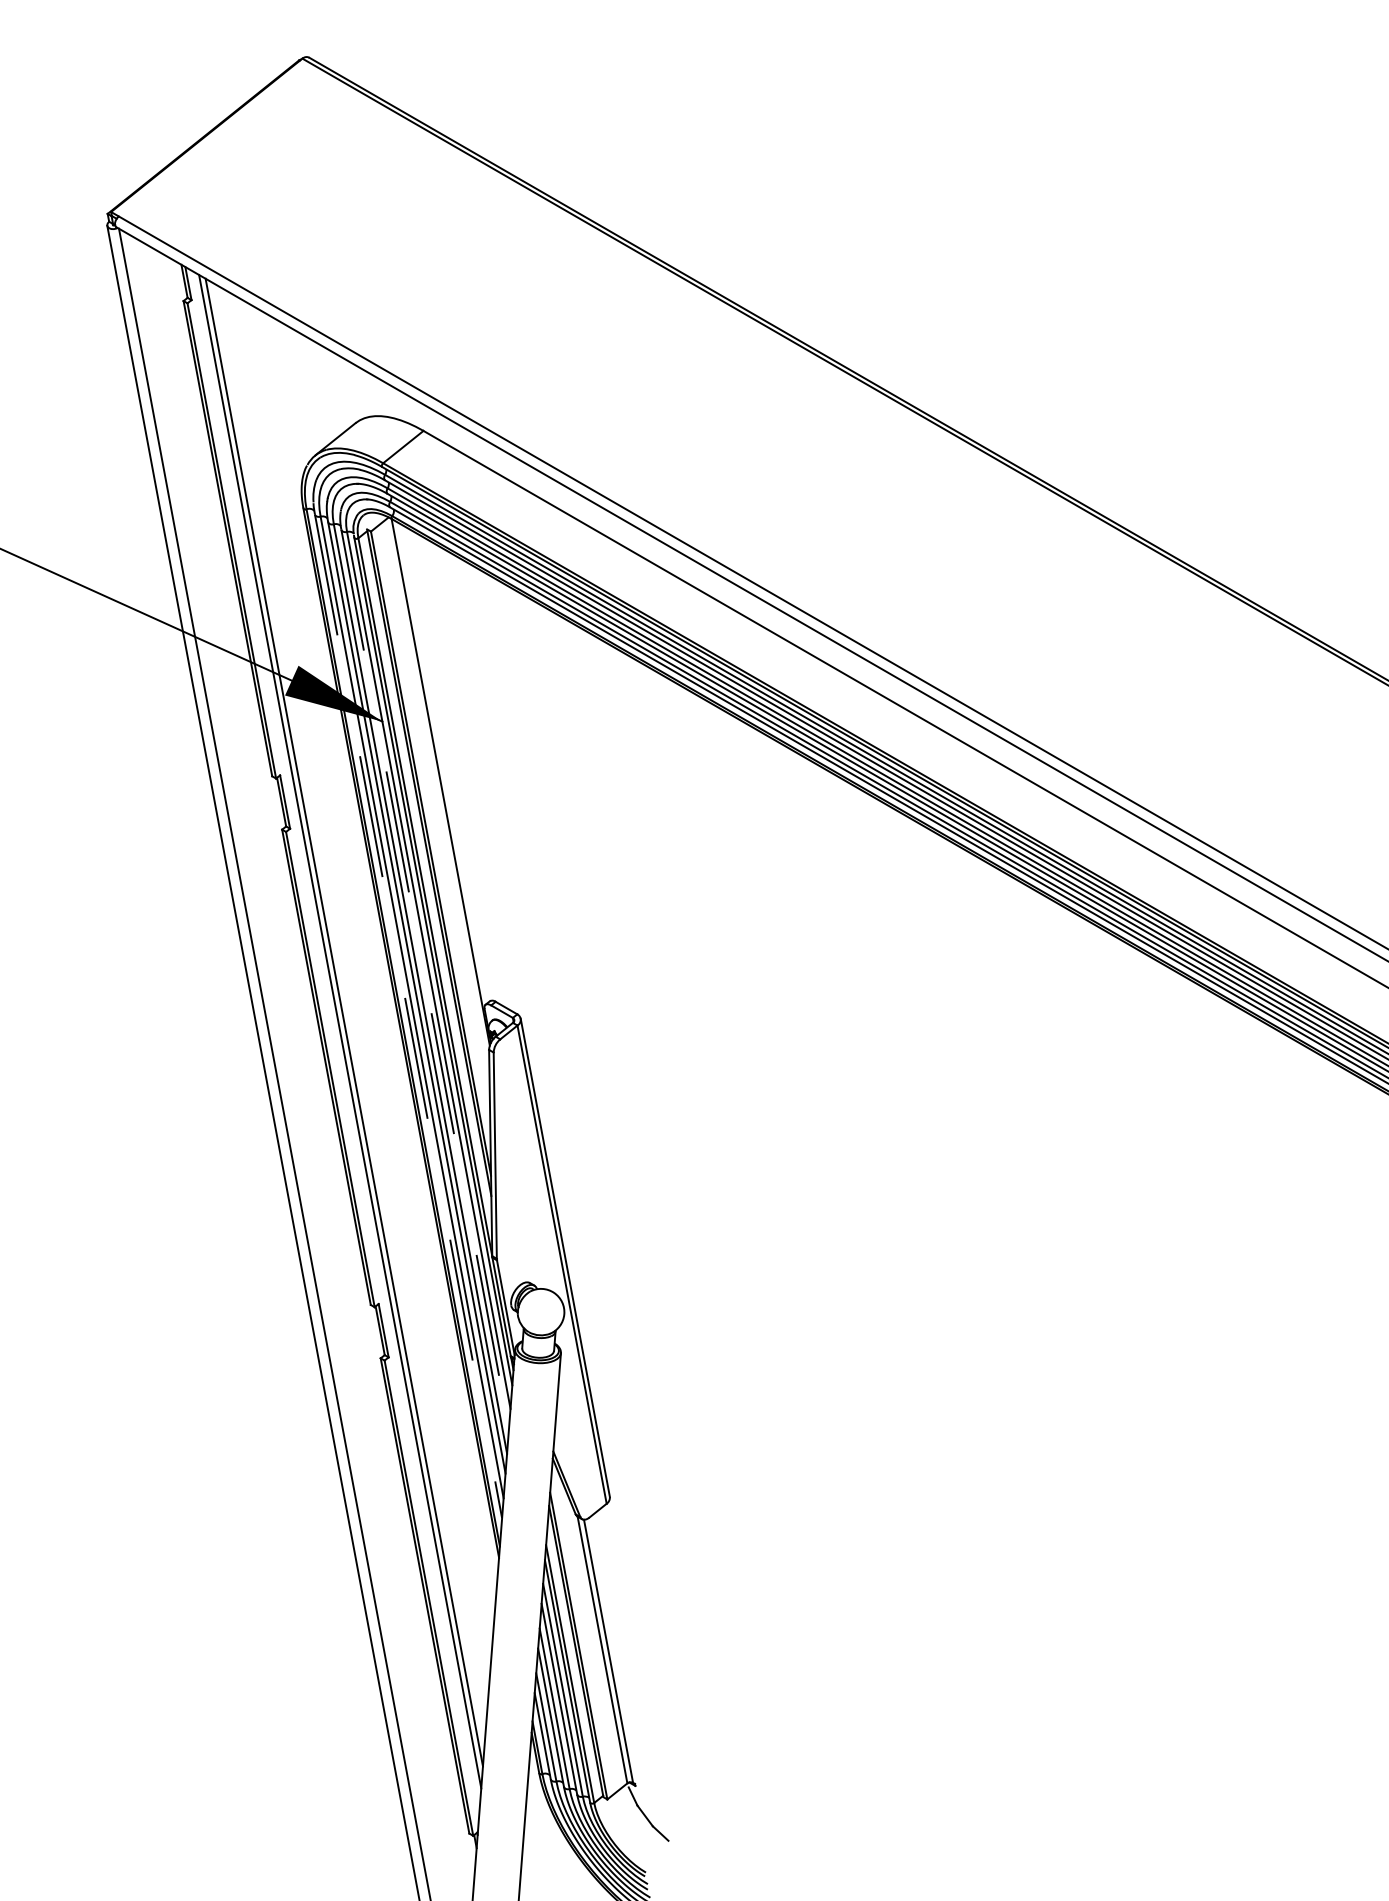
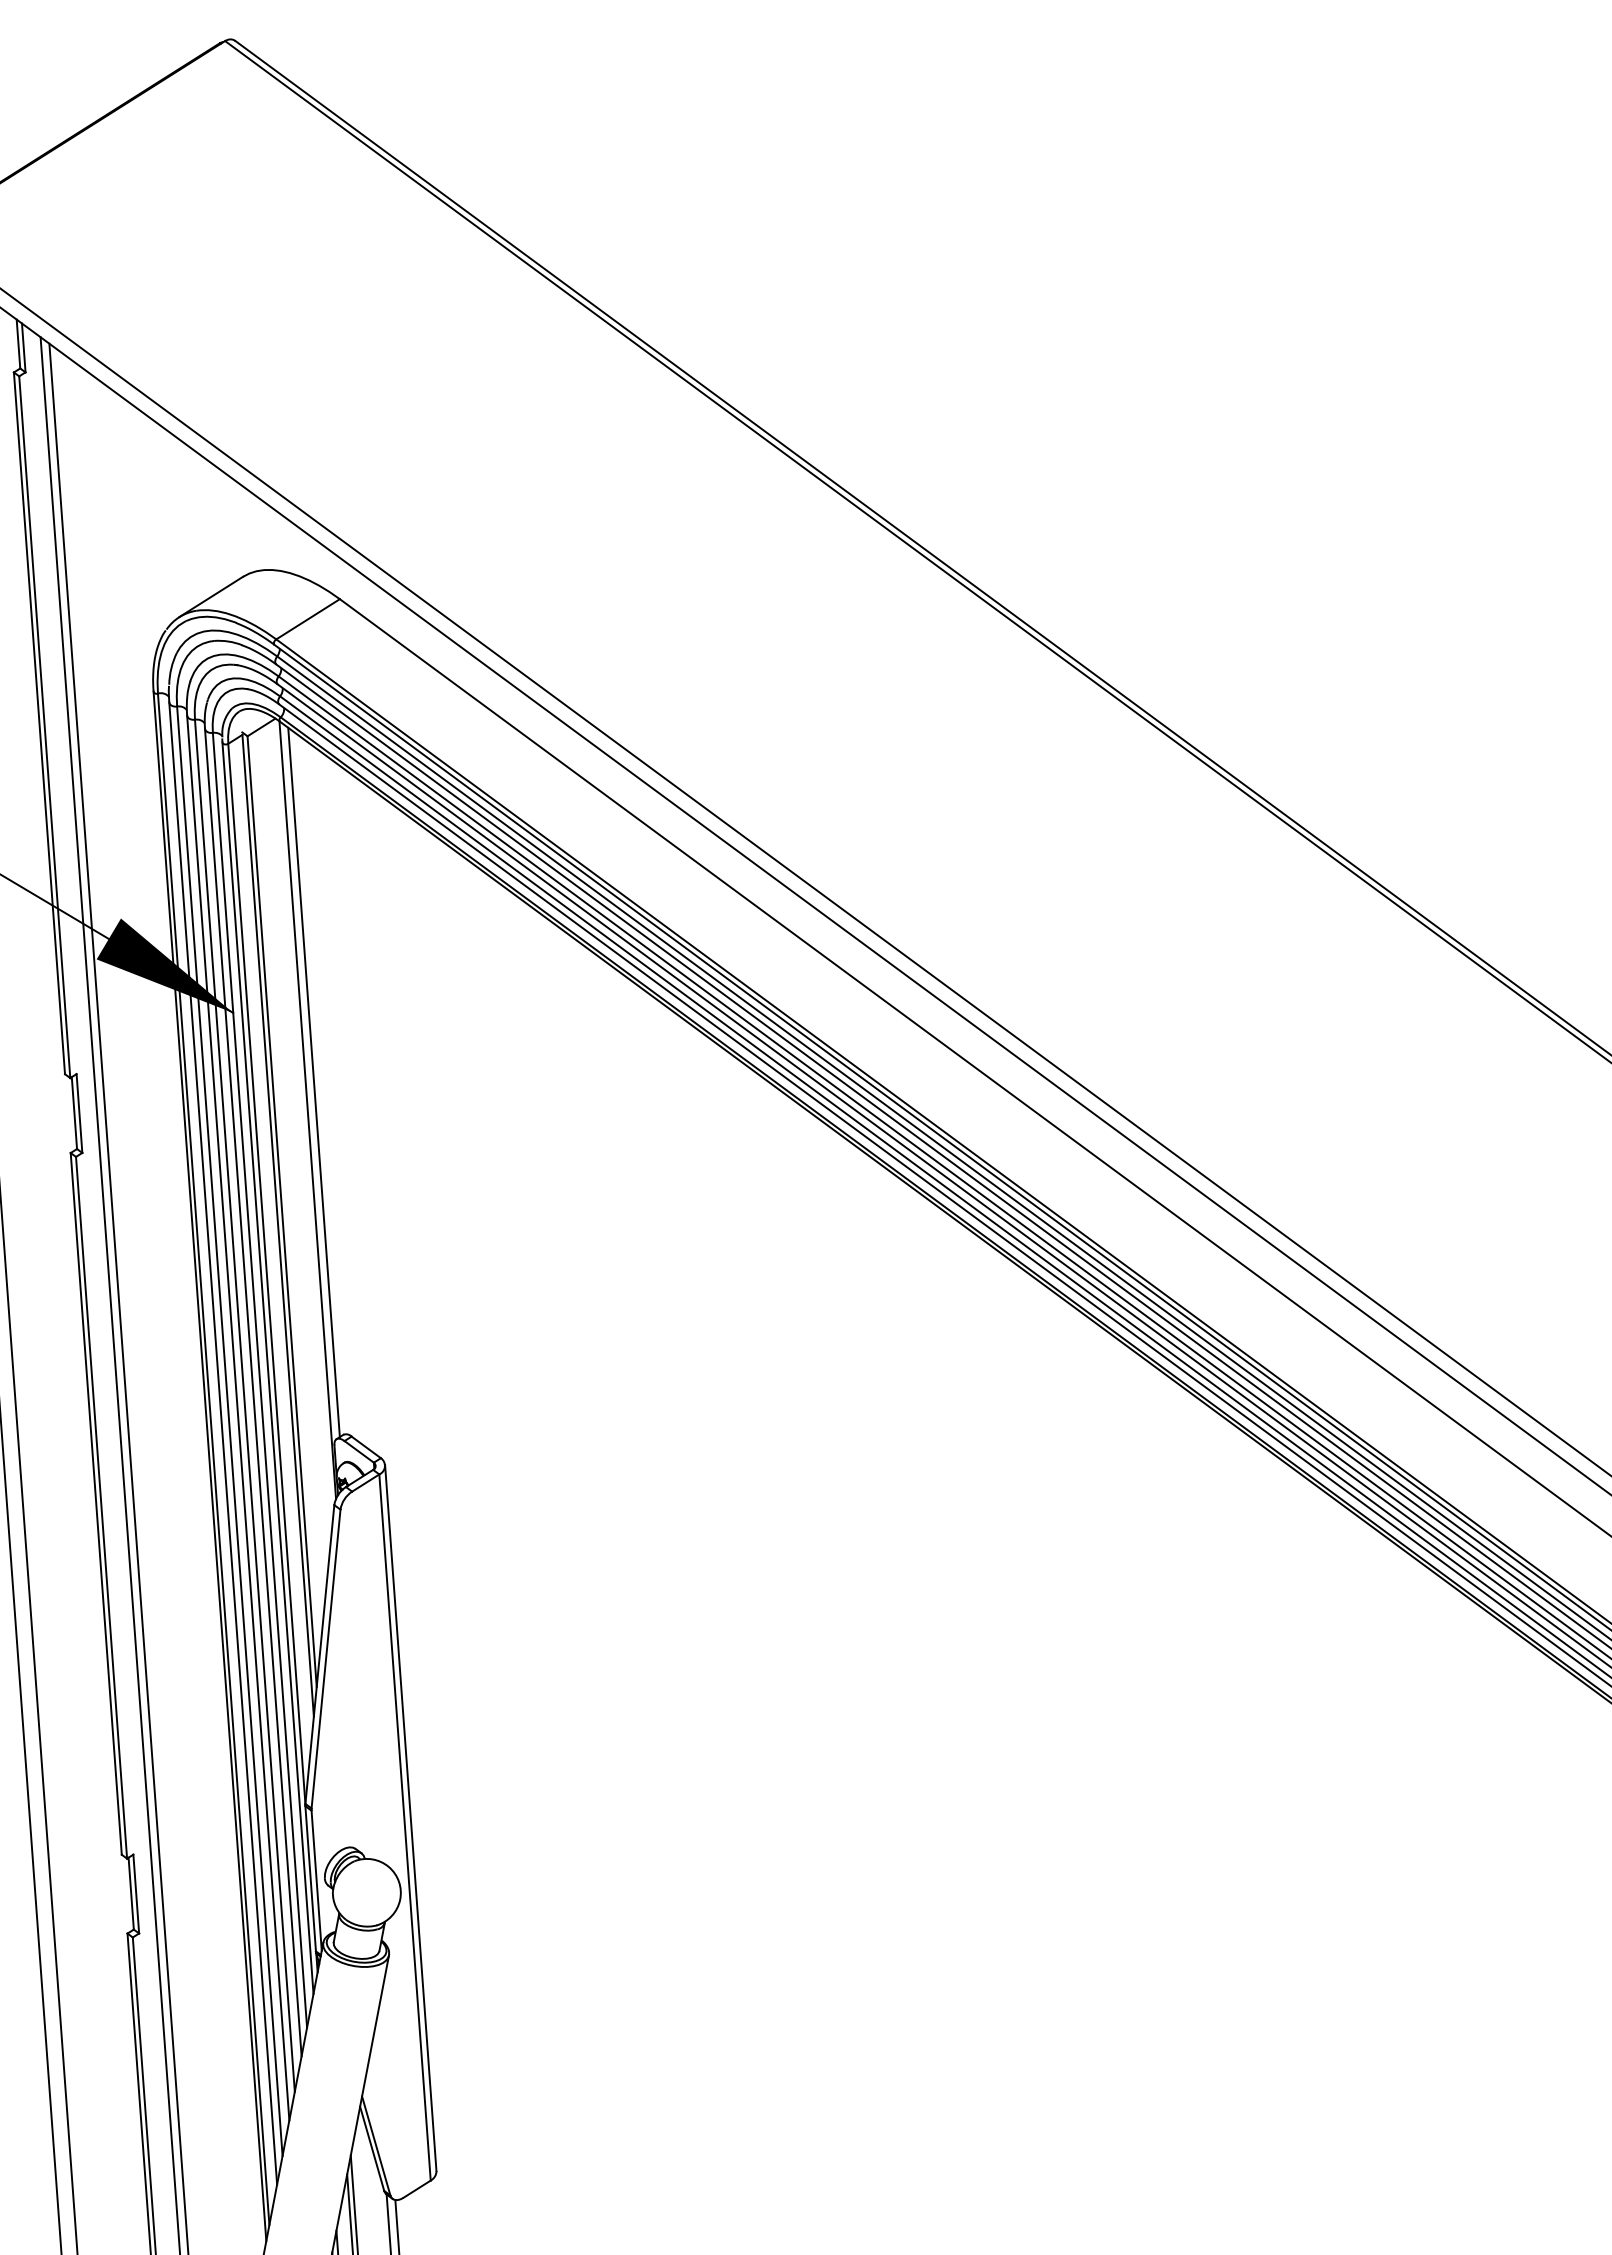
line: (442, 762) -> (313, 1081), added
line: (425, 979) -> (253, 1392), dashed -> solid
line: (408, 1016) -> (223, 1443), dashed -> solid

